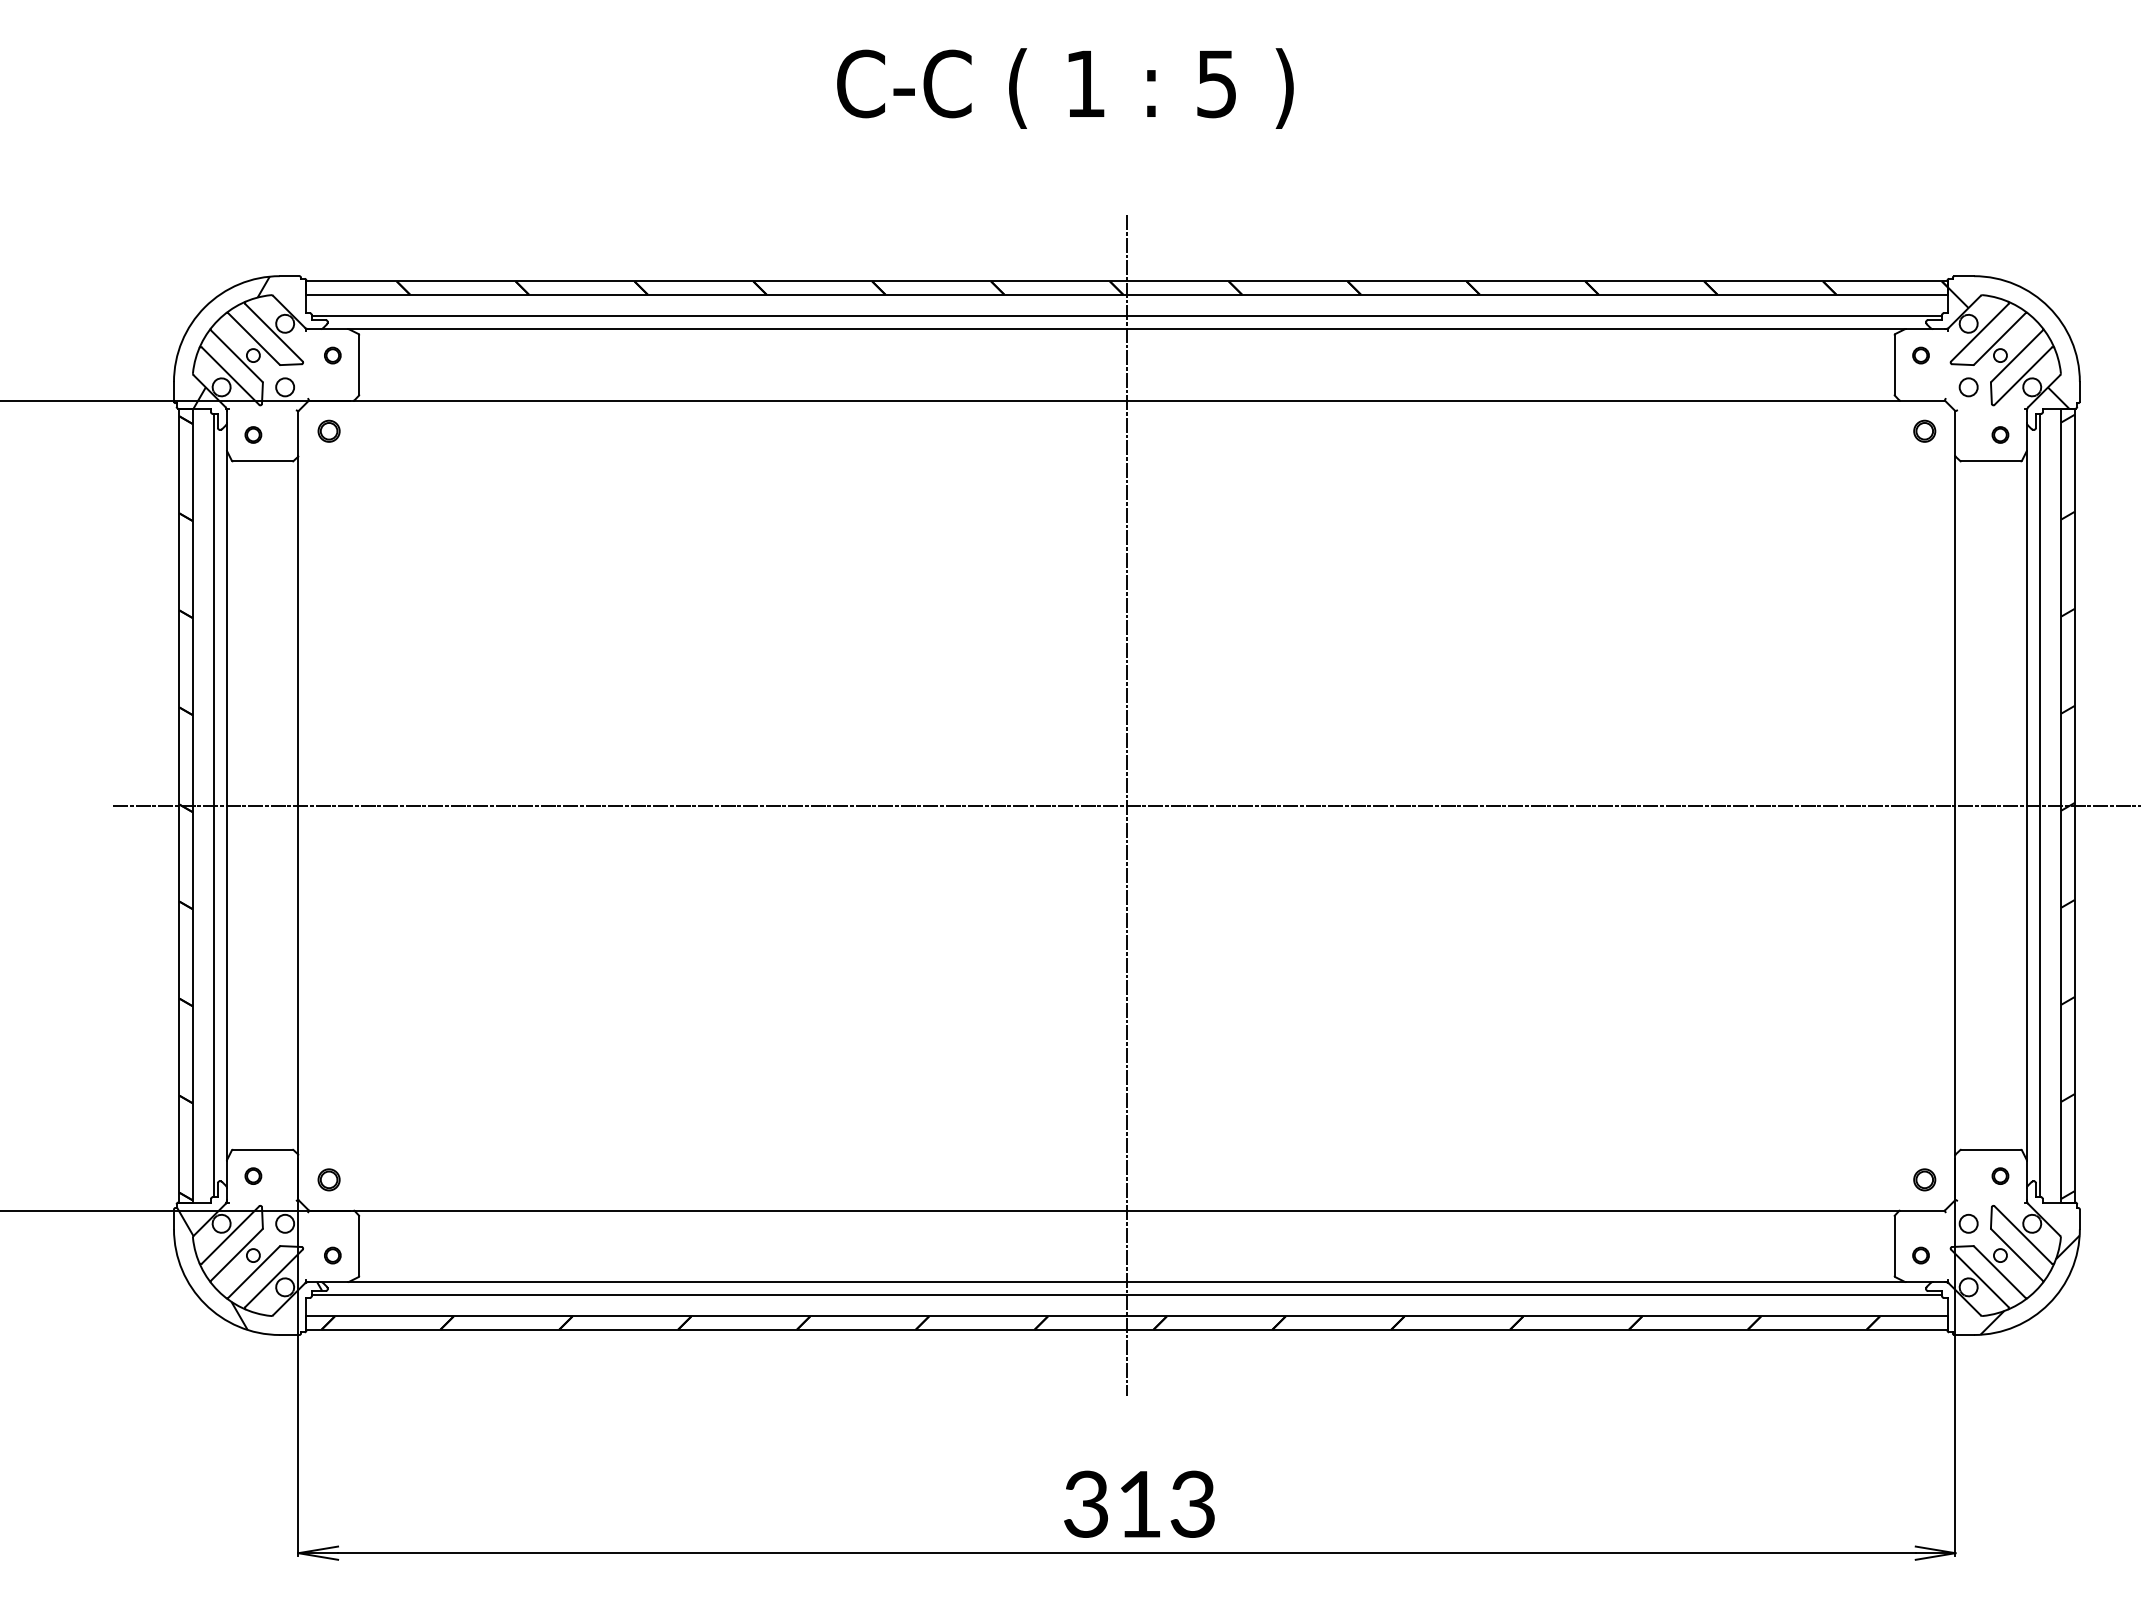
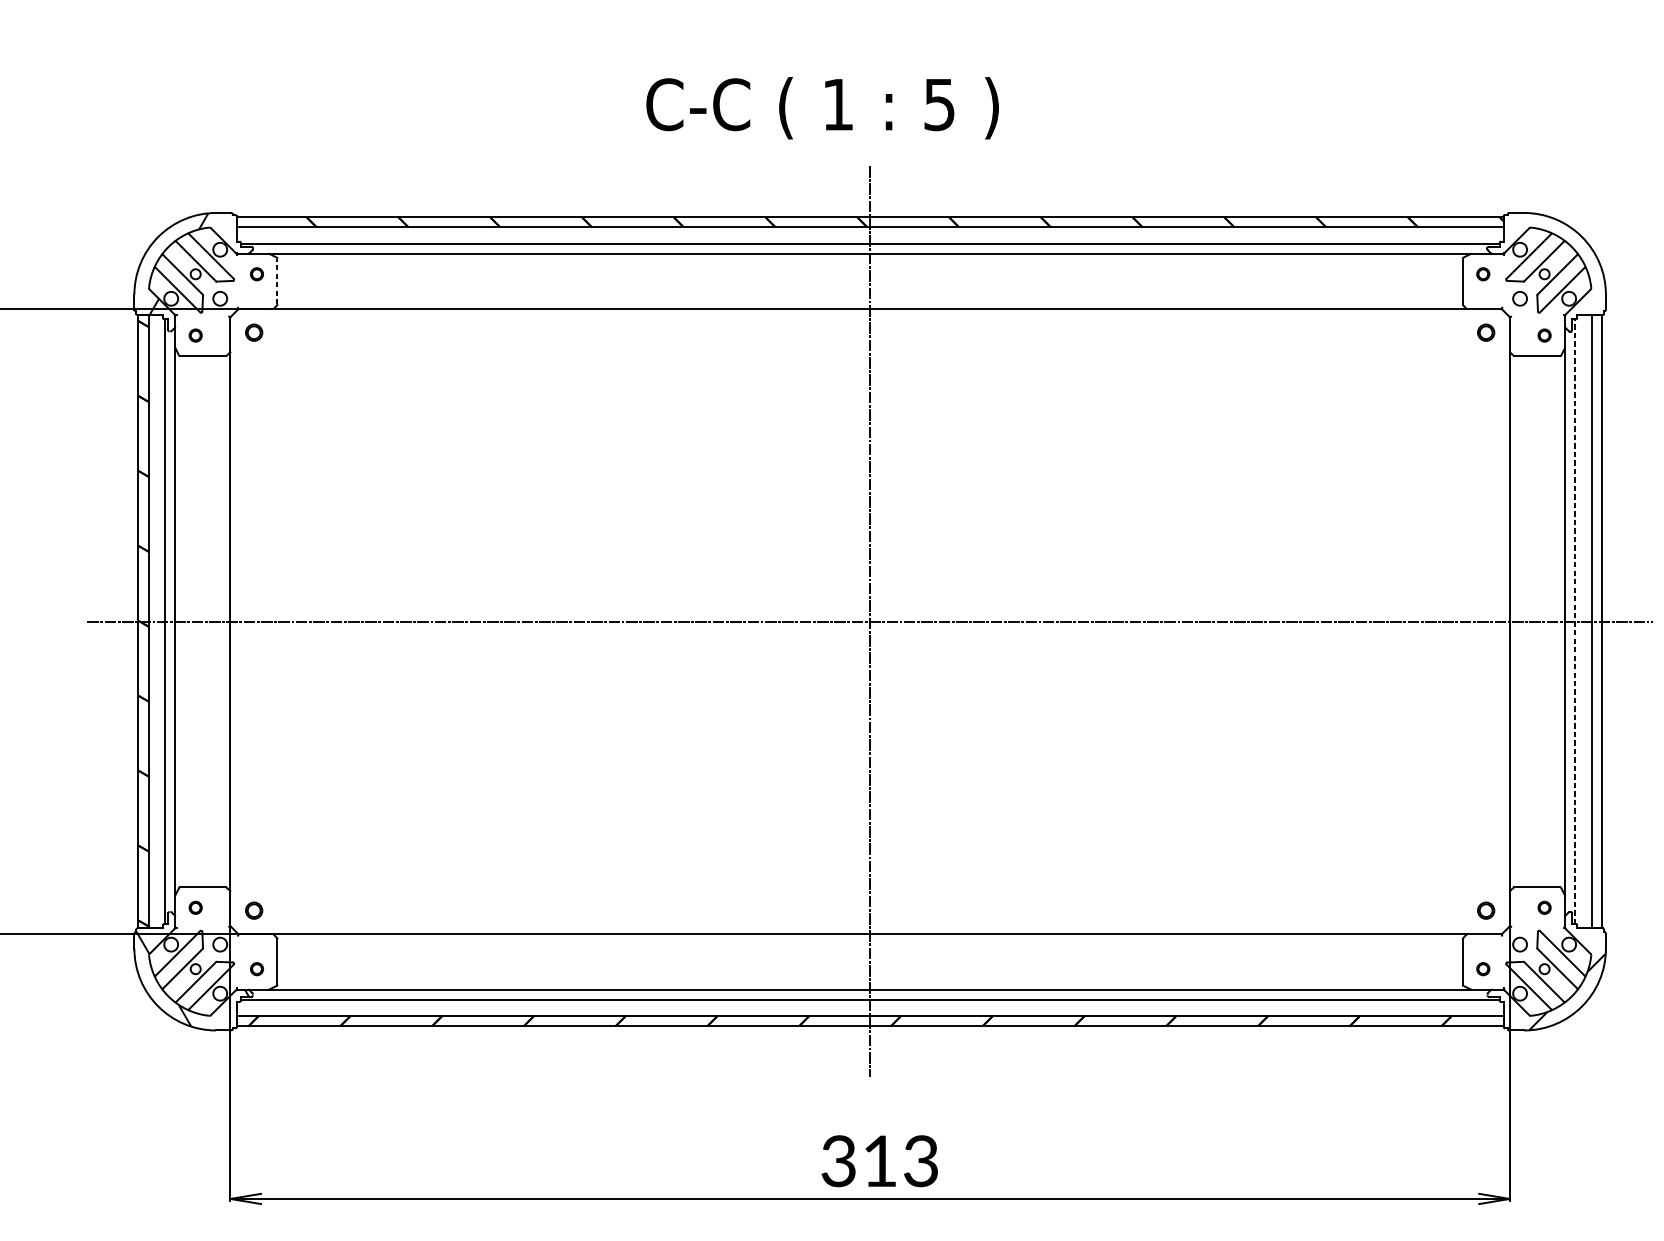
text: (1065, 88) -> (822, 108), moved
hatch: (2008, 347) -> (1550, 268), removed
line: (359, 365) -> (277, 281), solid -> dashed
line: (2040, 805) -> (1575, 621), solid -> dashed
hatch: (2067, 806) -> (1596, 622), removed

